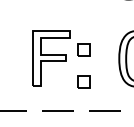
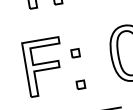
part: (84, 49) -> (75, 52), size x0.62
part: (84, 81) -> (81, 84), size x0.62

